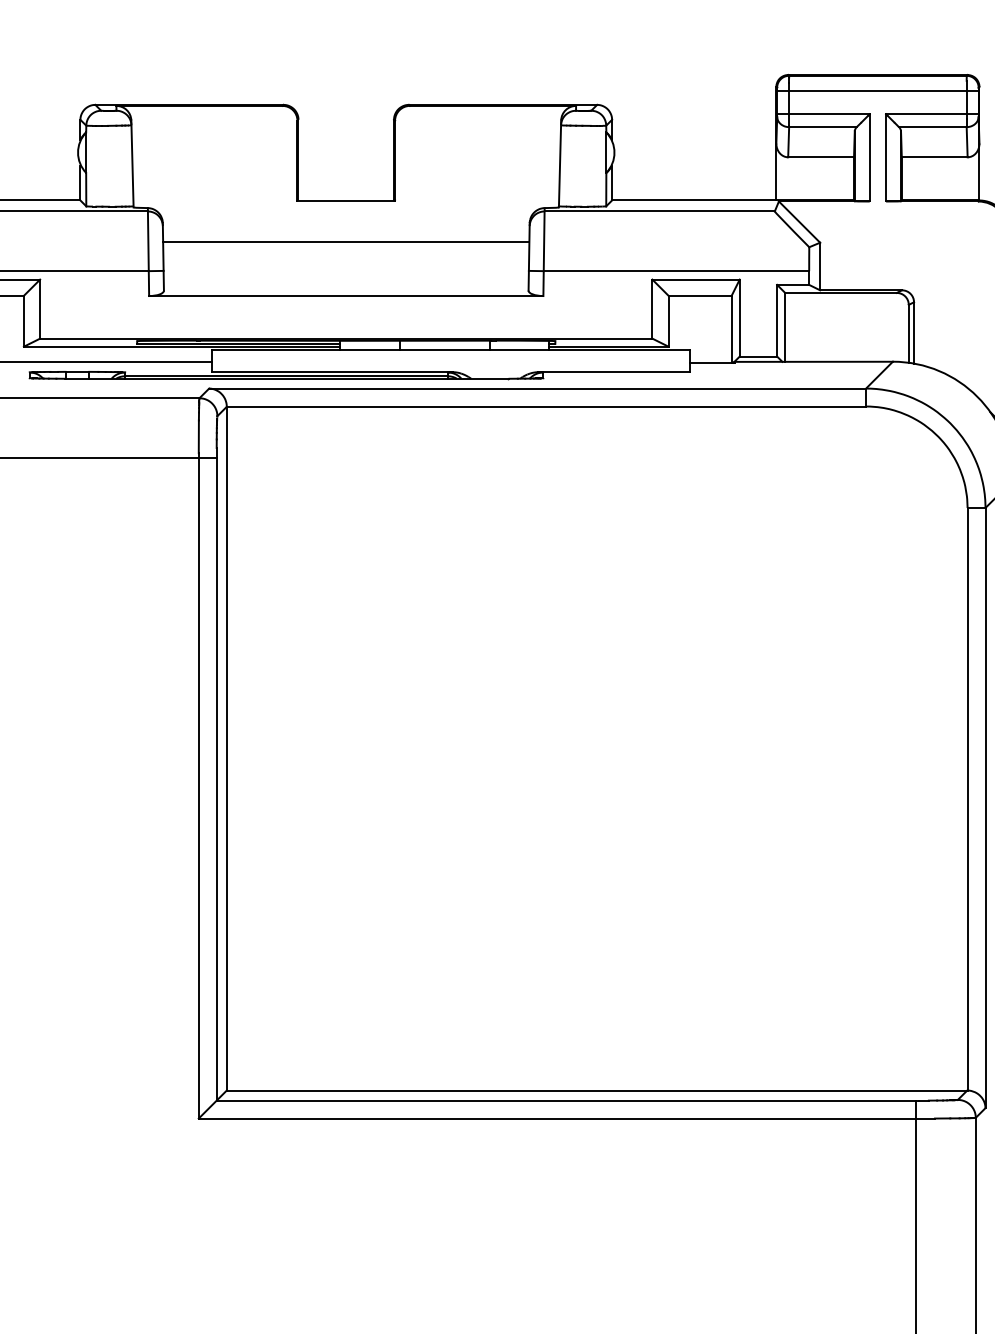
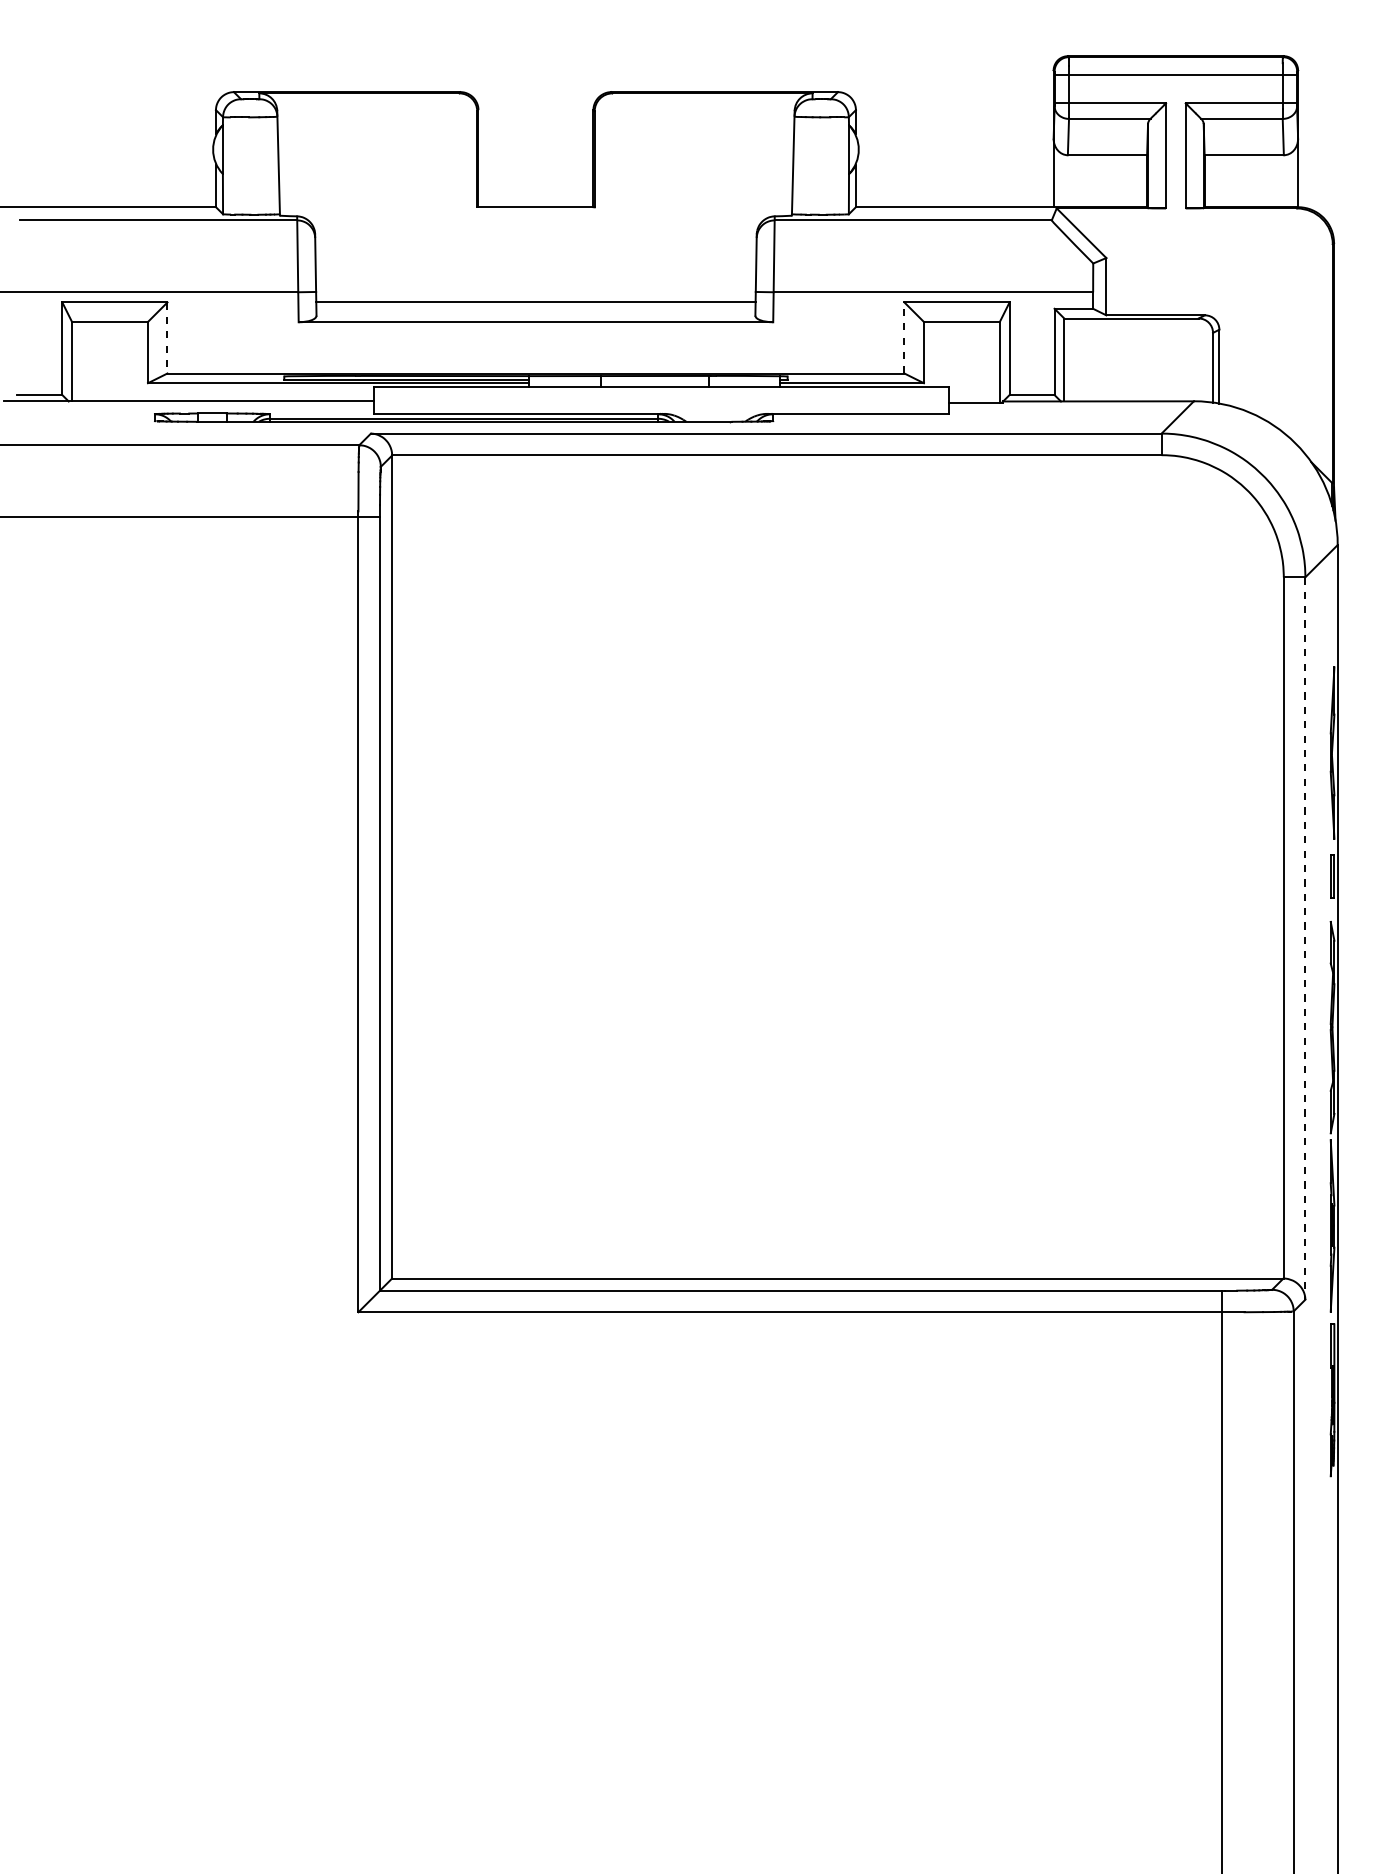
line: (345, 242) -> (535, 301), moved
line: (40, 308) -> (167, 337), solid -> dashed
line: (652, 308) -> (904, 337), solid -> dashed
line: (985, 808) -> (1305, 939), solid -> dashed

